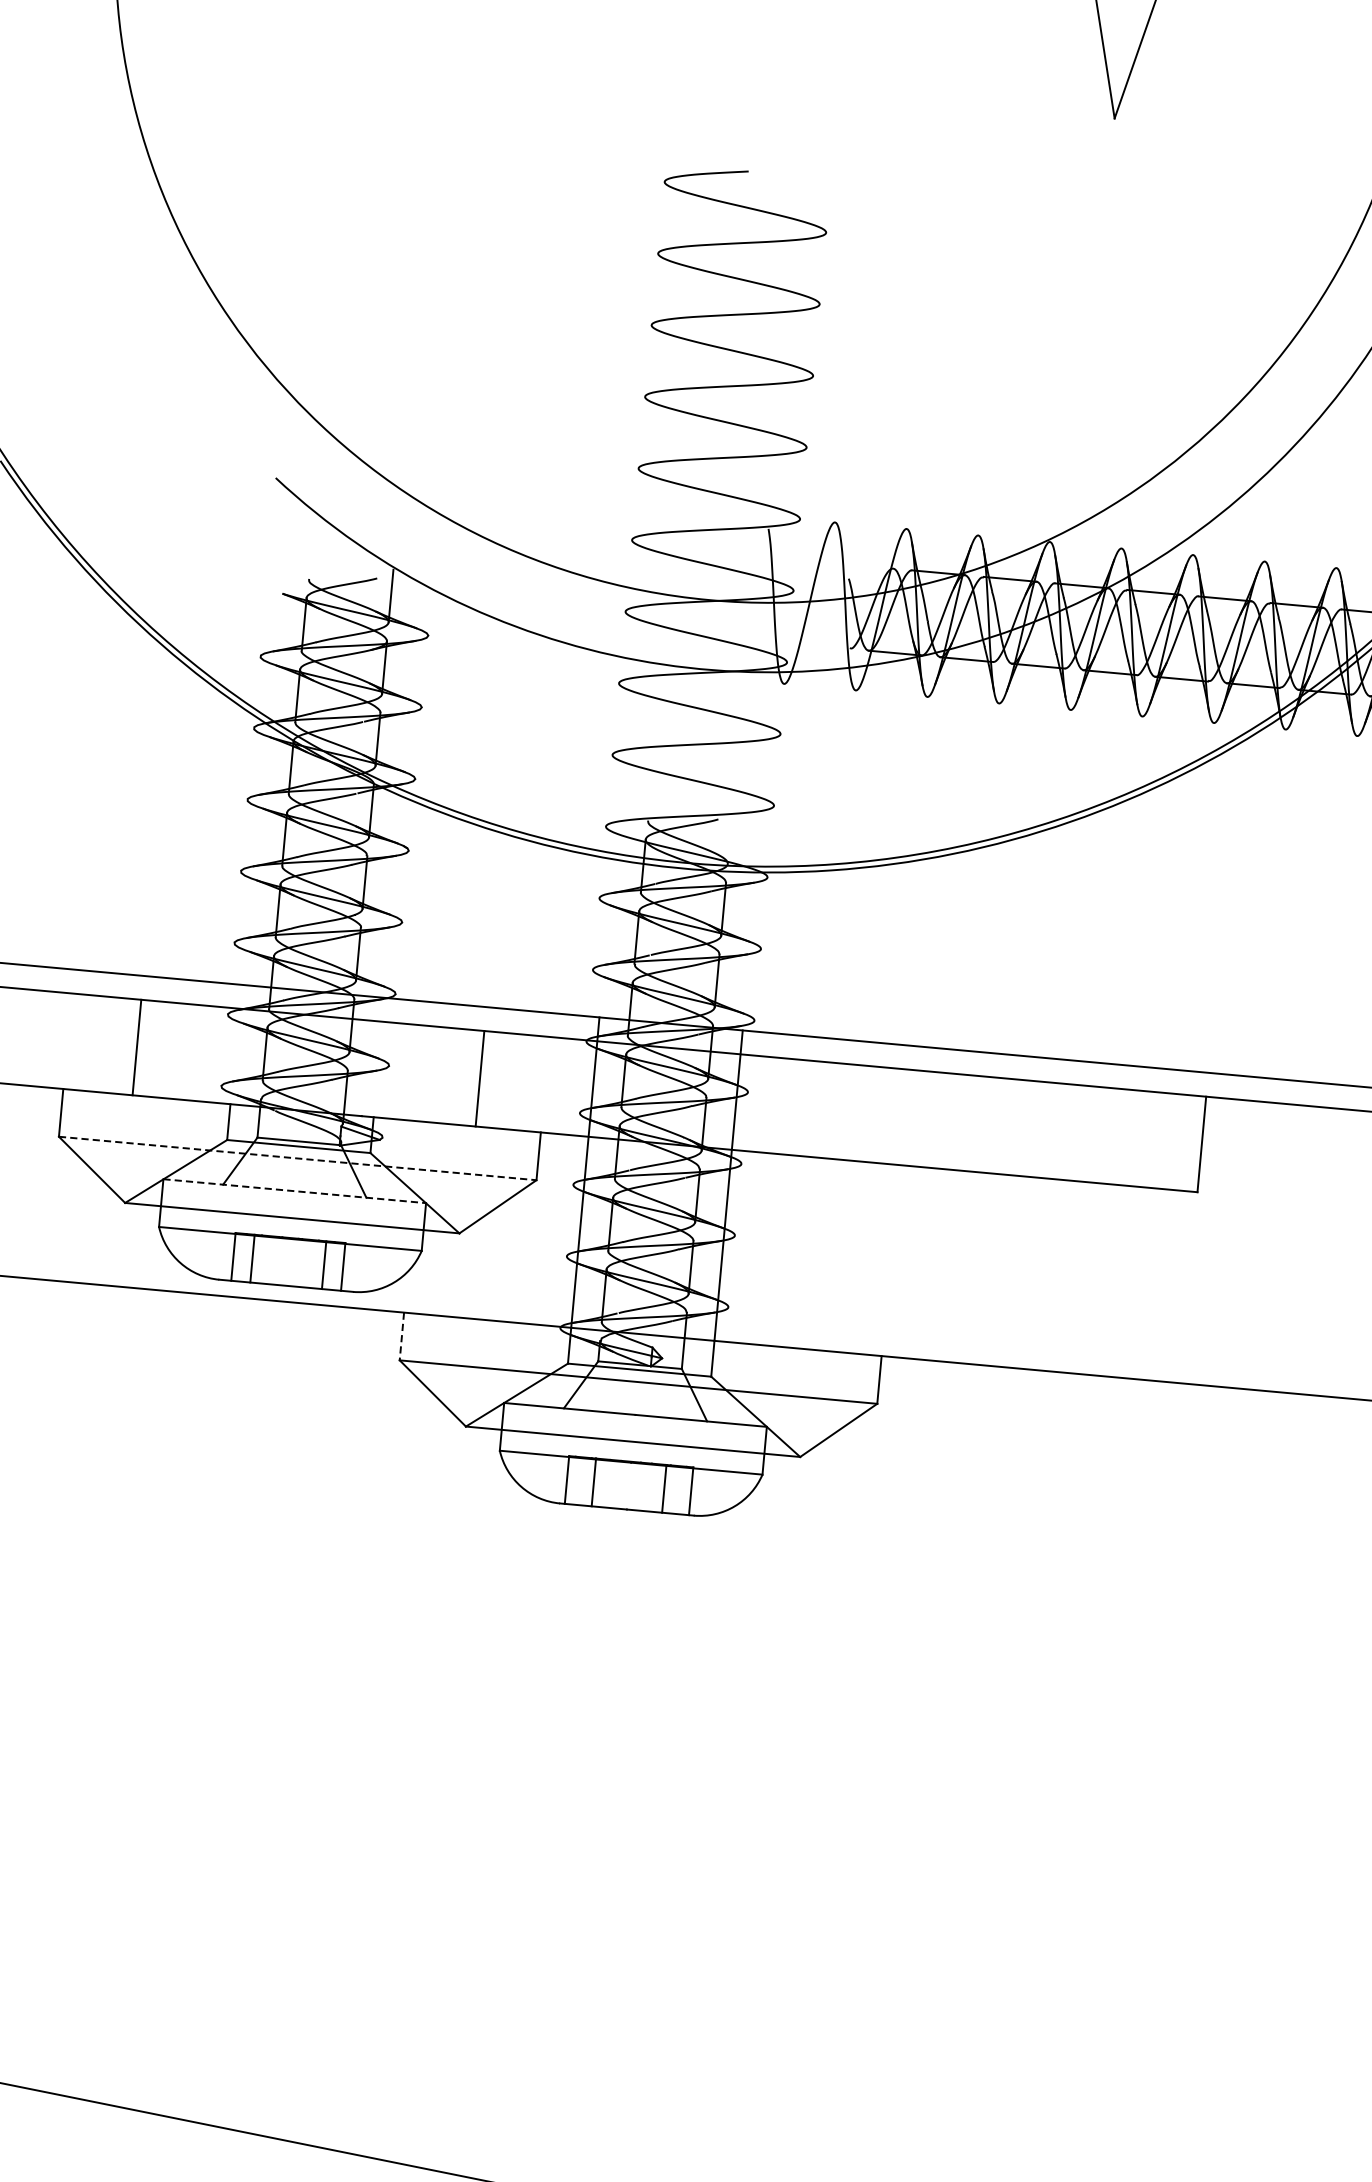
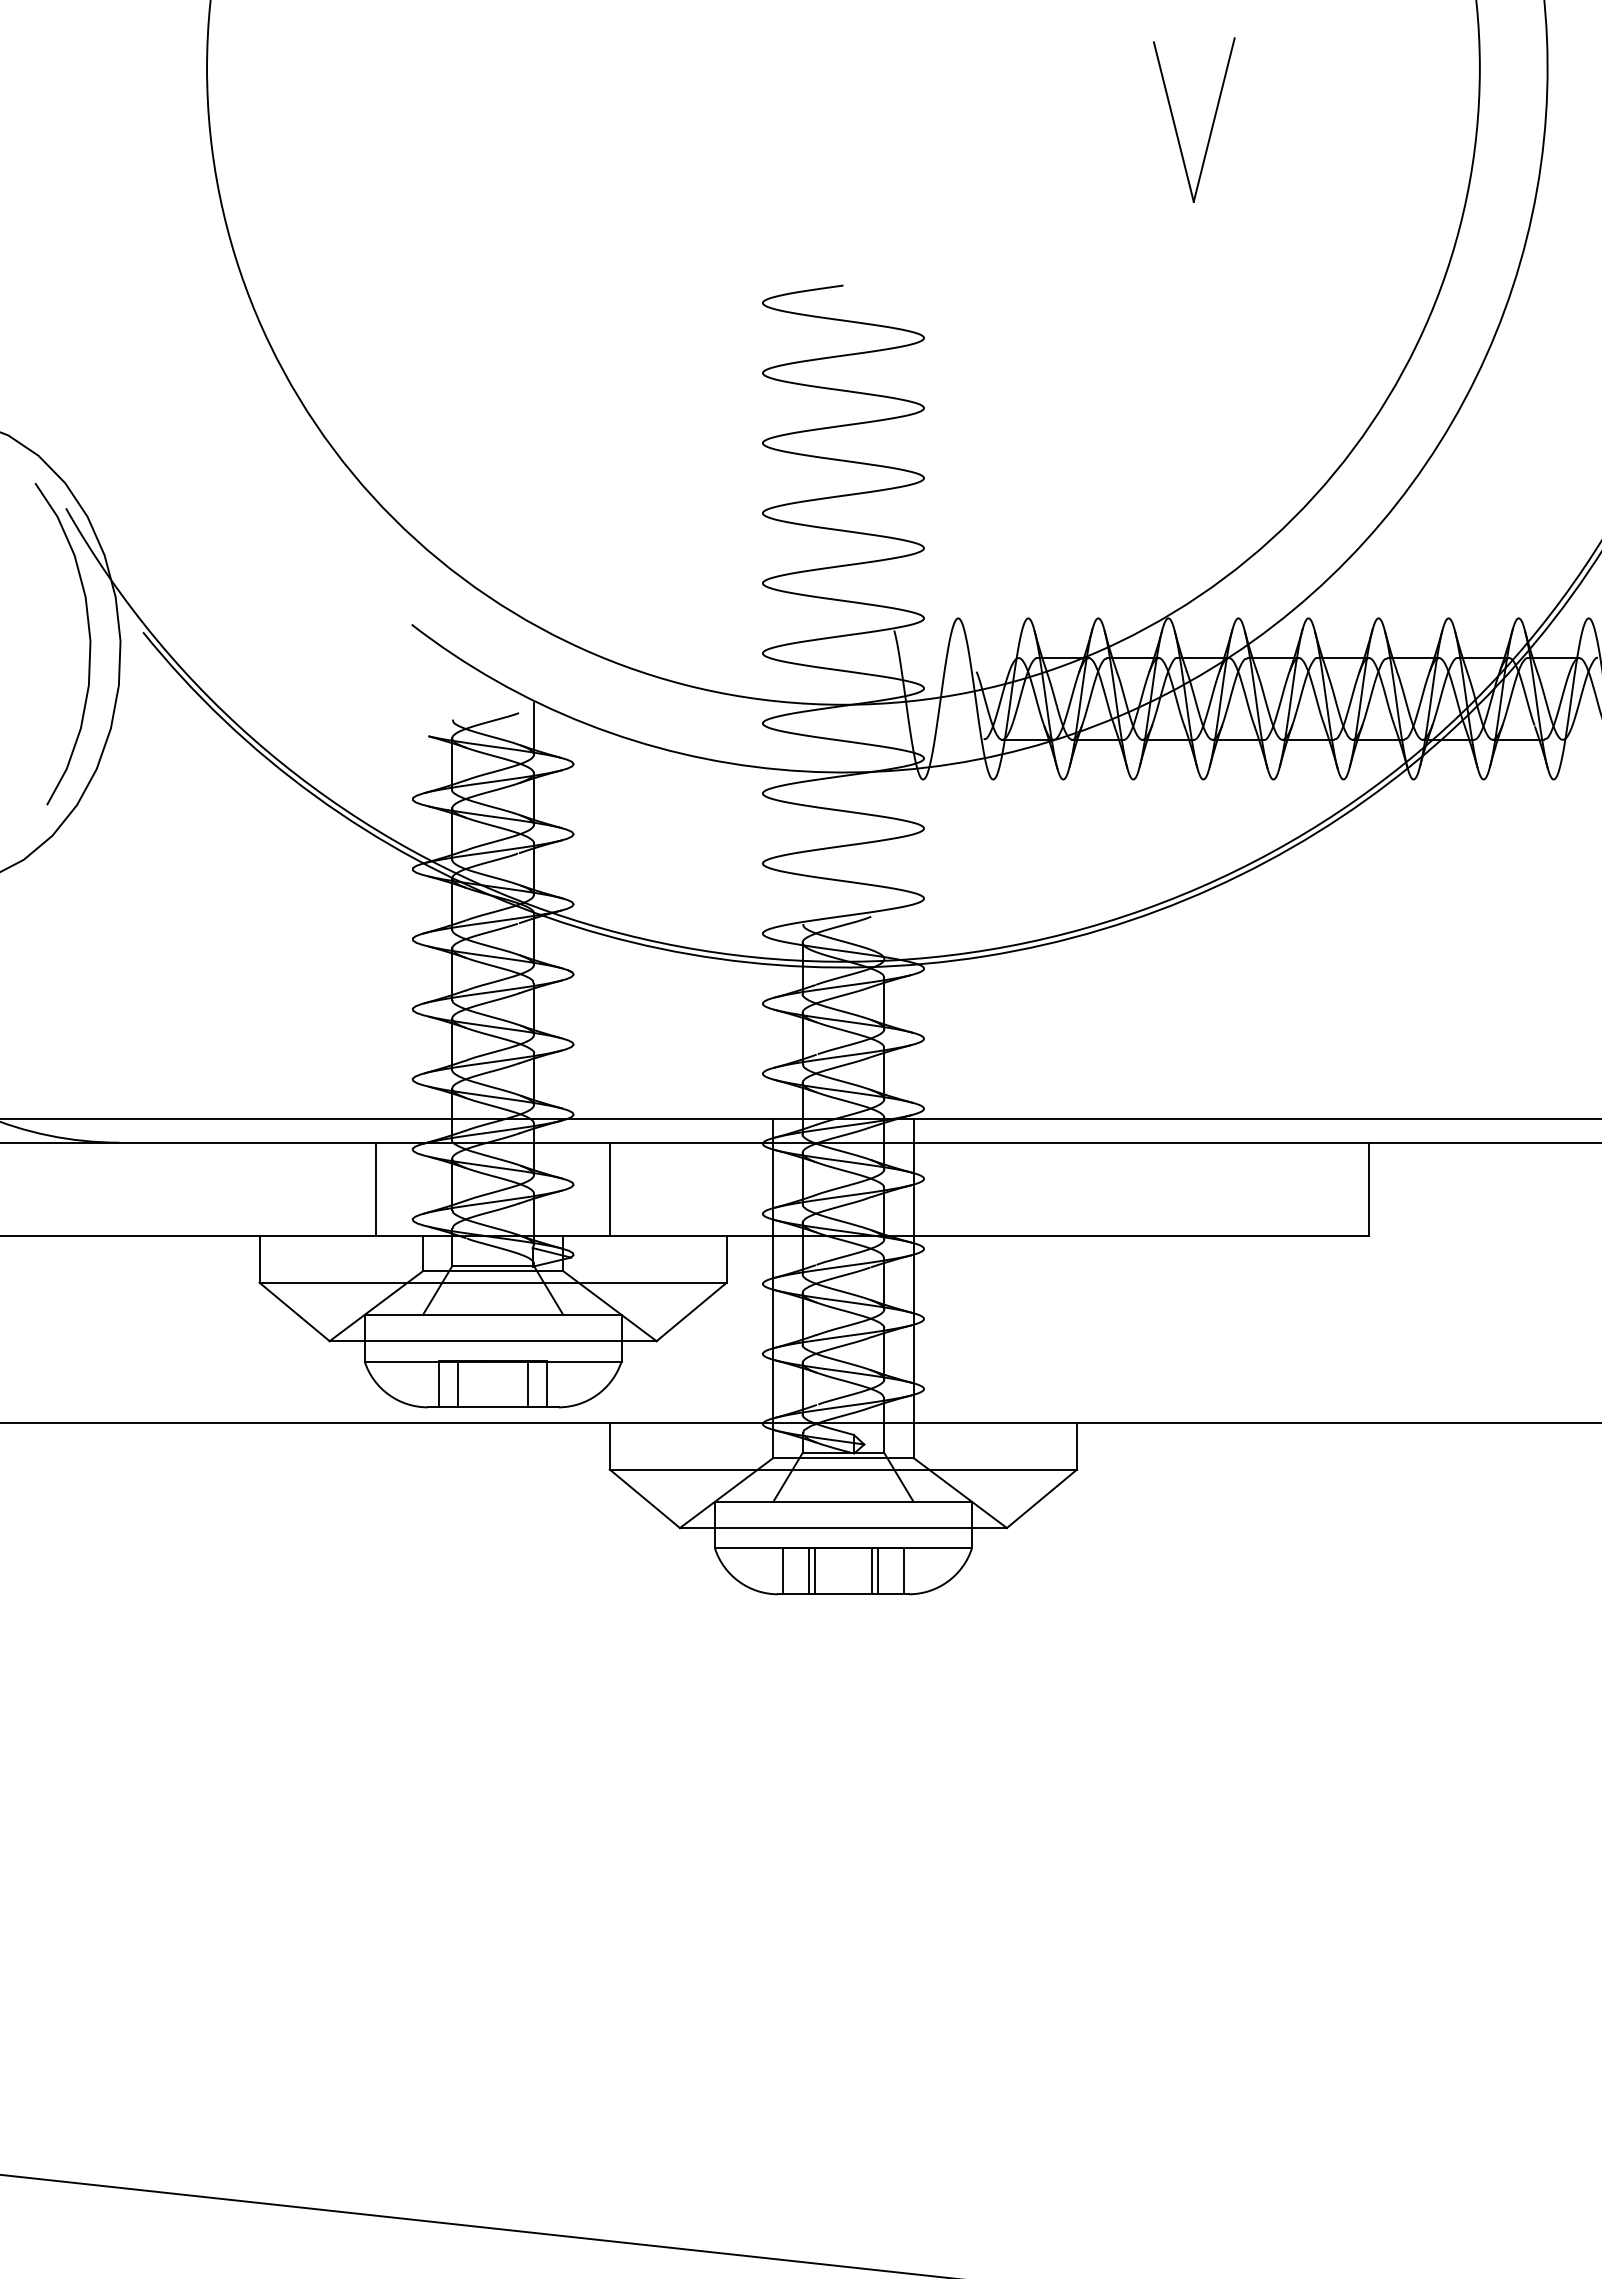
line: (137, 1047) -> (376, 1189), moved
line: (479, 1078) -> (609, 1189), moved
line: (298, 1158) -> (493, 1282), dashed -> solid
line: (295, 1190) -> (493, 1314), dashed -> solid
line: (401, 1336) -> (609, 1446), dashed -> solid
line: (599, 1482) -> (814, 1570), added
line: (658, 1487) -> (872, 1570), added

